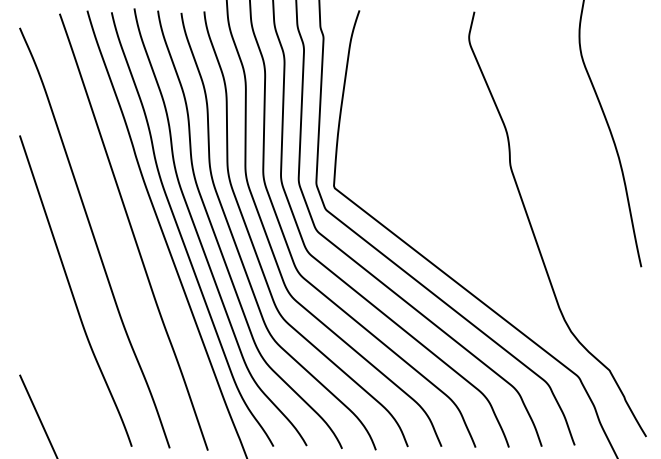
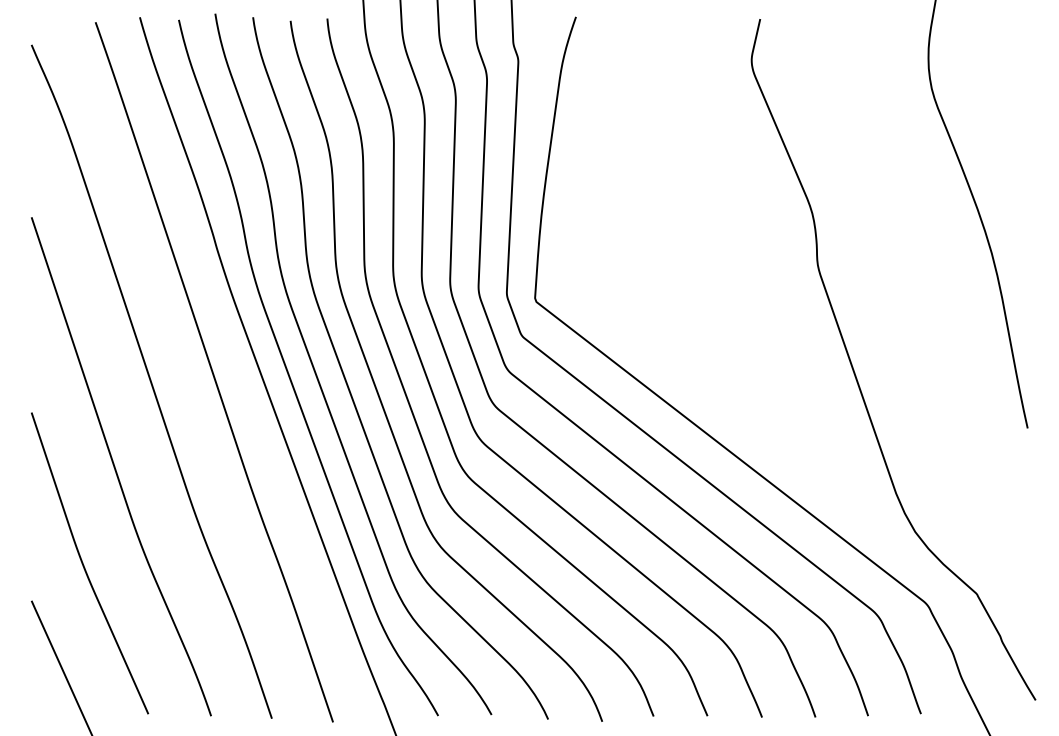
curve: (53, 353) -> (85, 566), added

